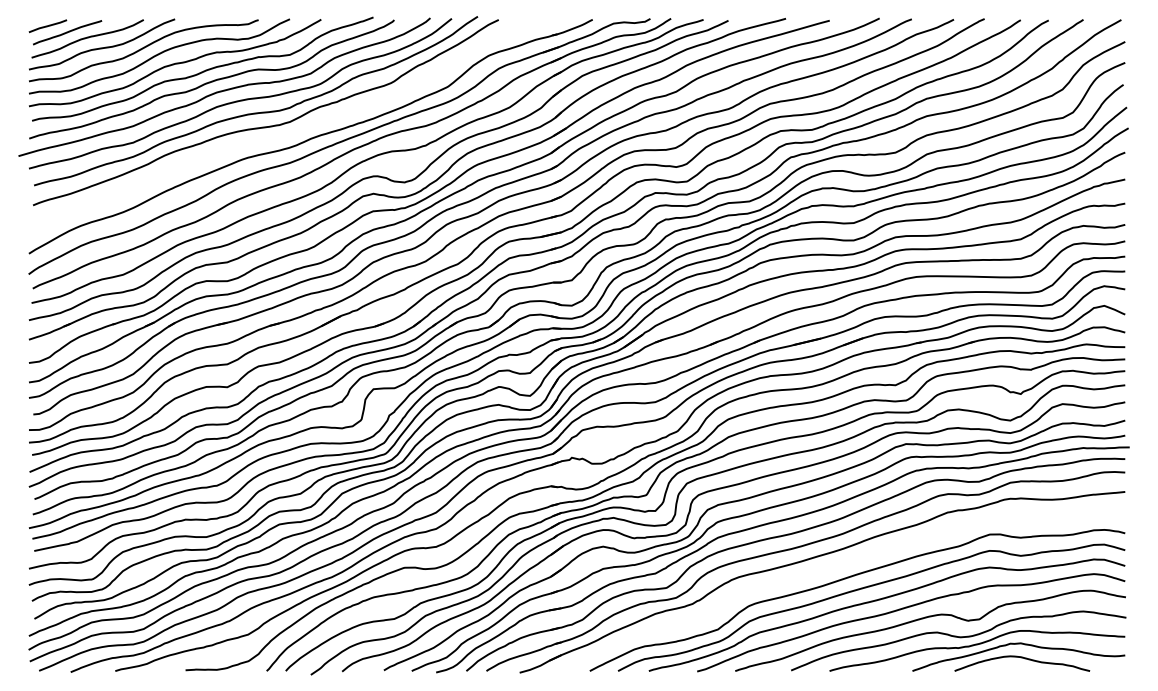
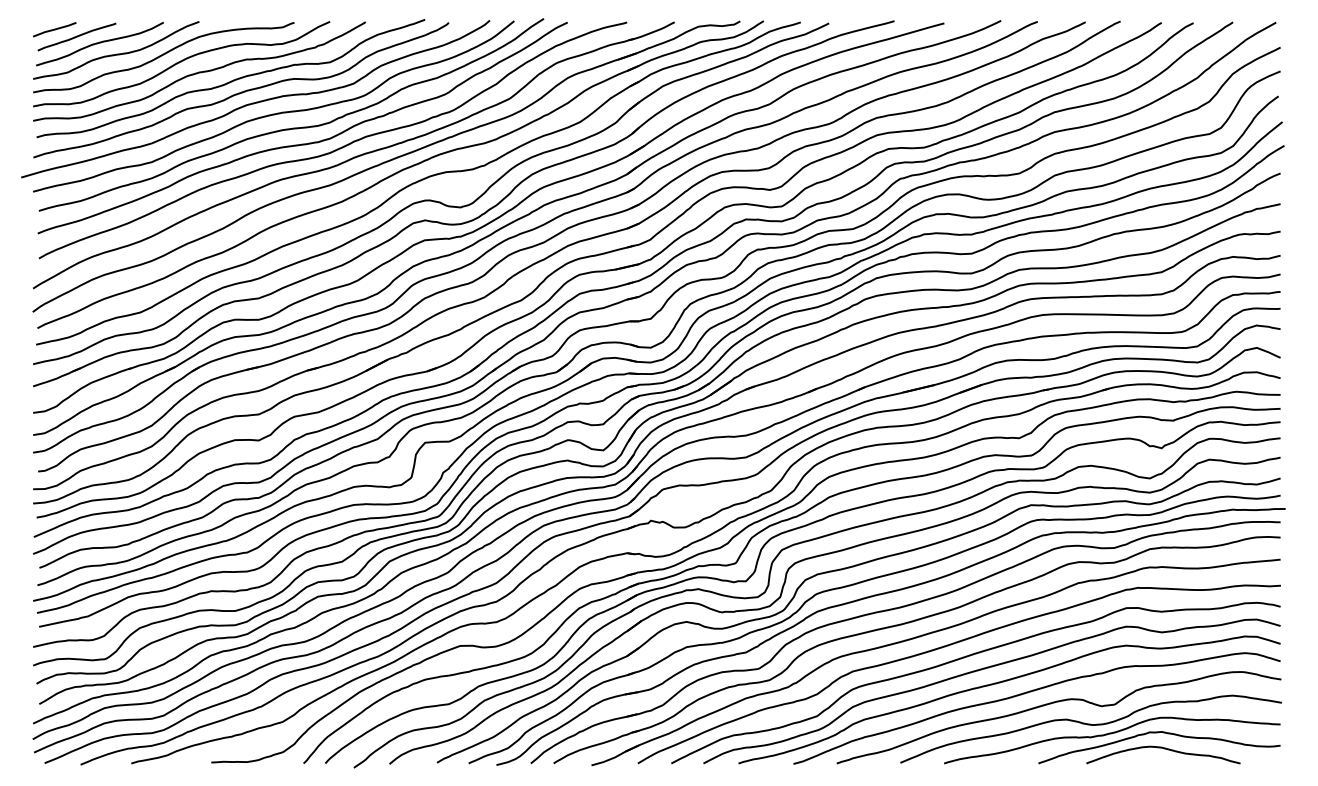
curve: (296, 130) -> (337, 148), added
curve: (833, 568) -> (948, 646), added

